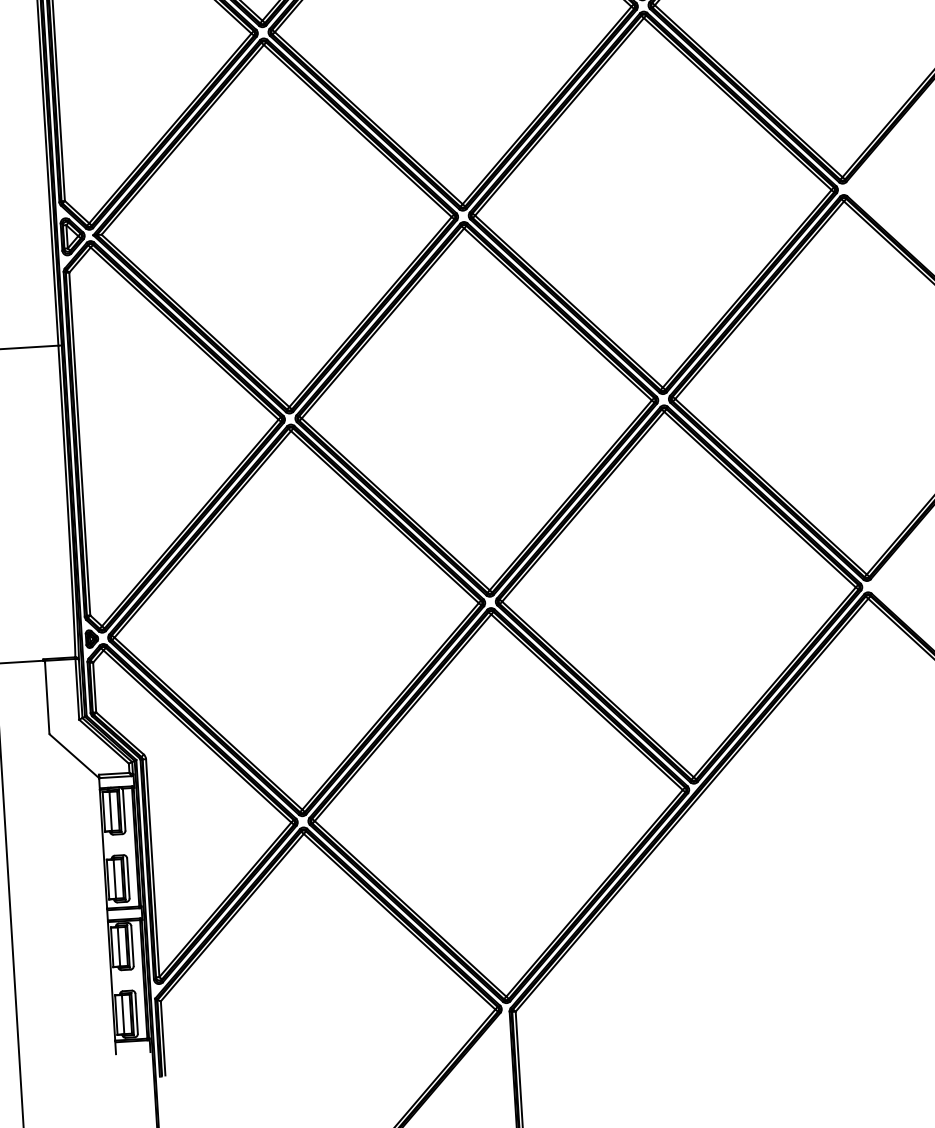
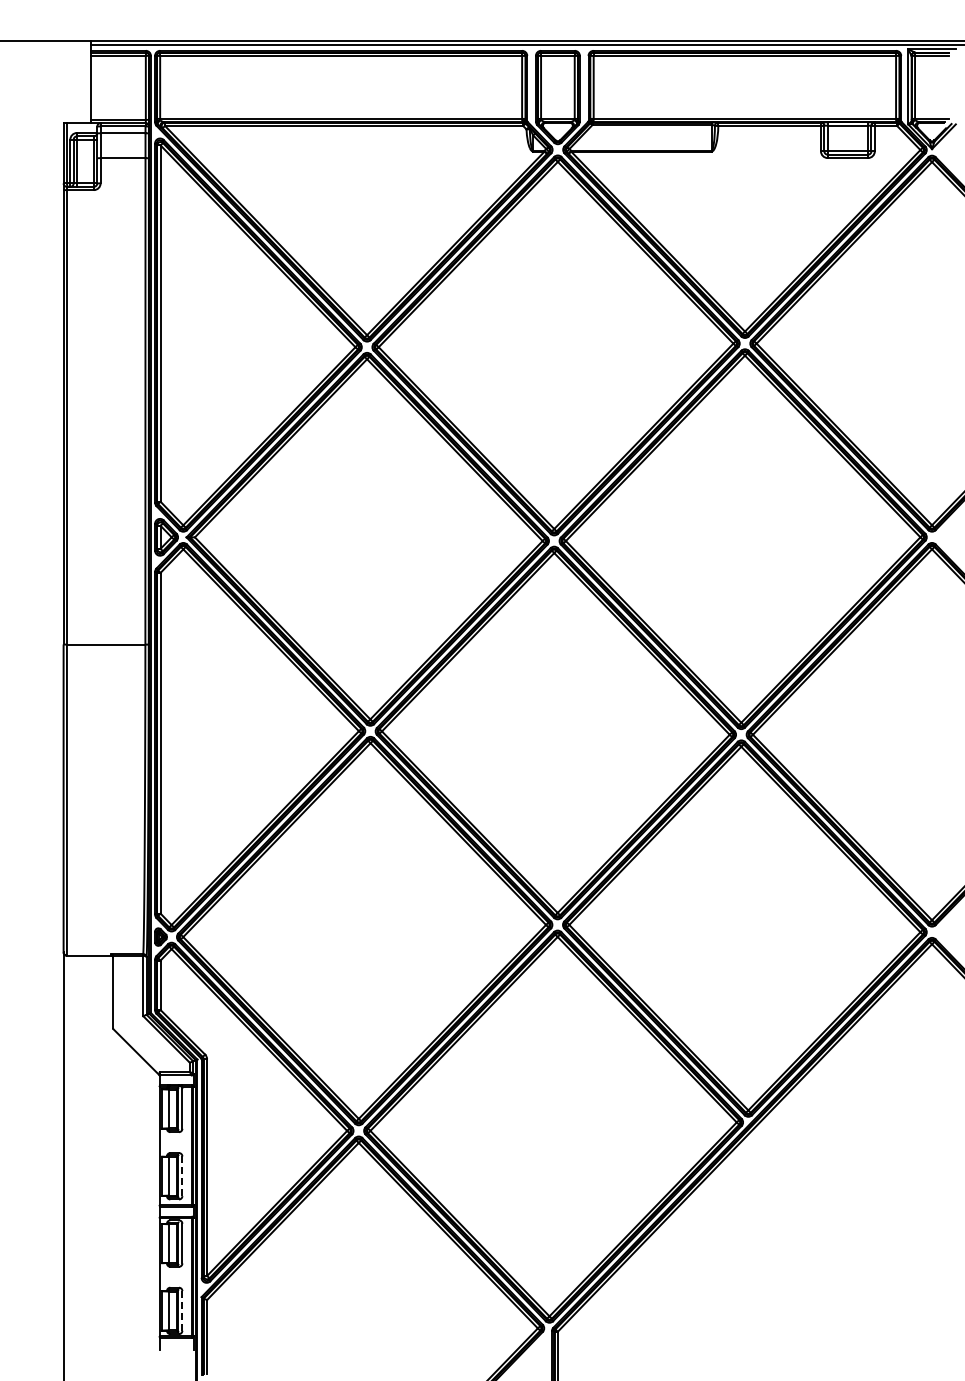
line: (128, 878) -> (182, 1176), solid -> dashed
line: (136, 1013) -> (182, 1310), solid -> dashed

